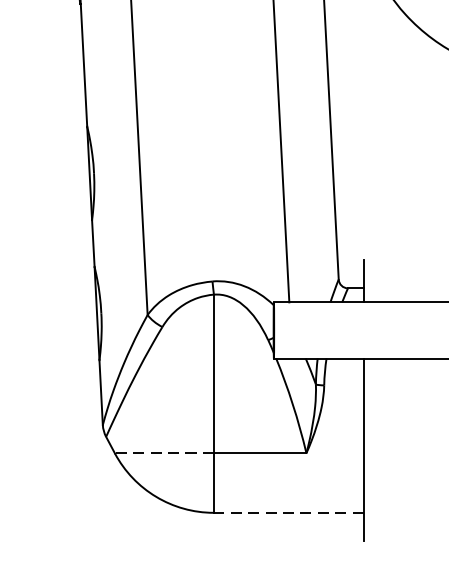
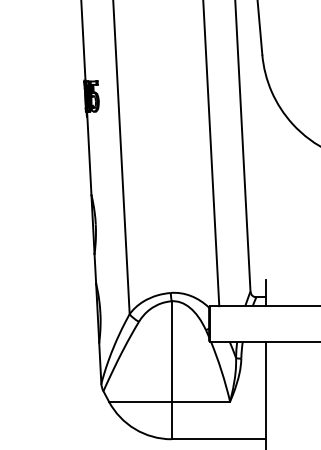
line: (163, 453) -> (139, 401), dashed -> solid
line: (288, 513) -> (218, 439), dashed -> solid

